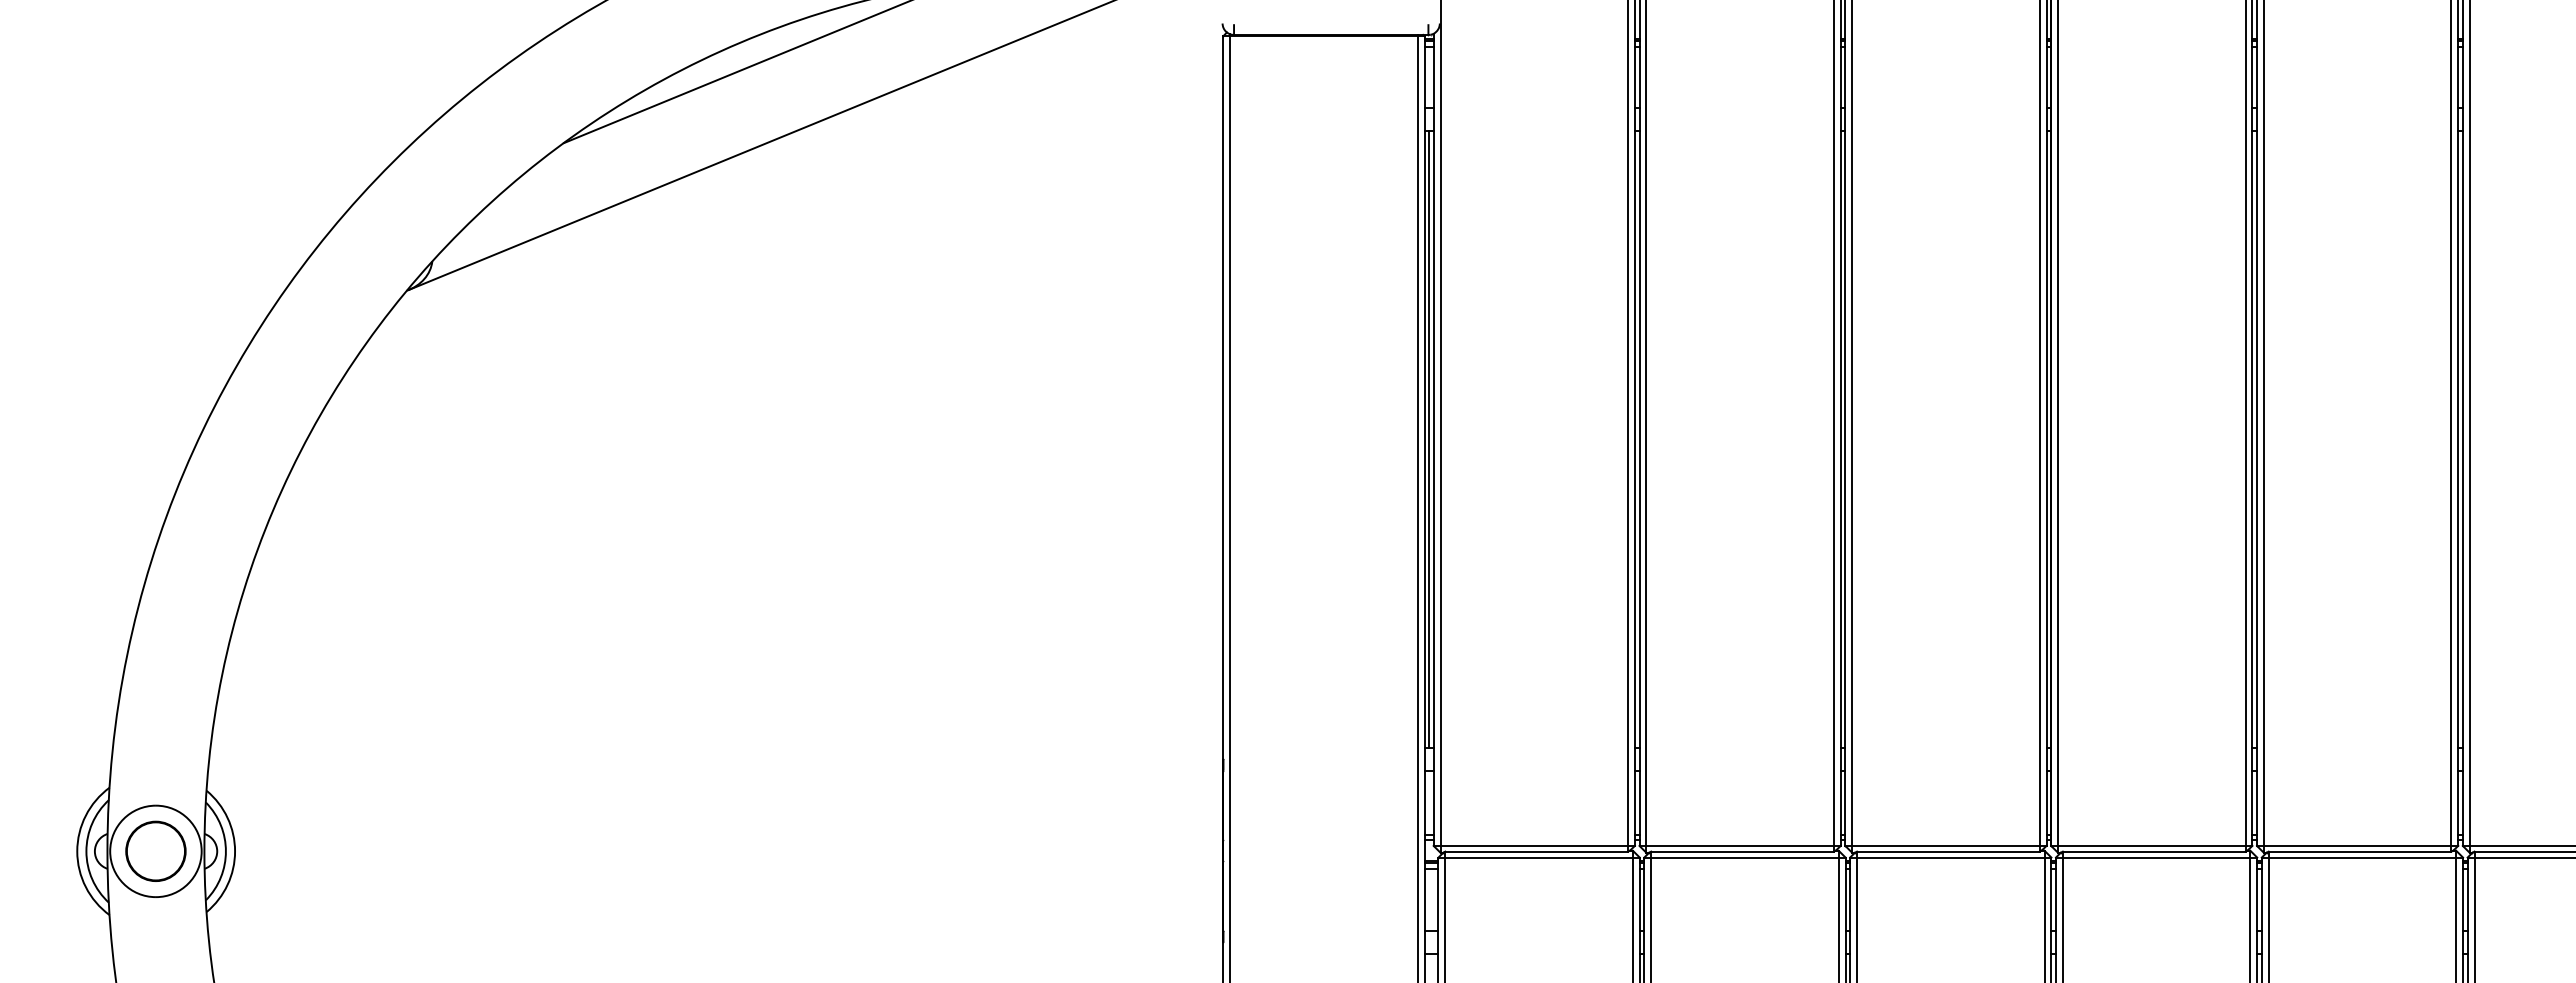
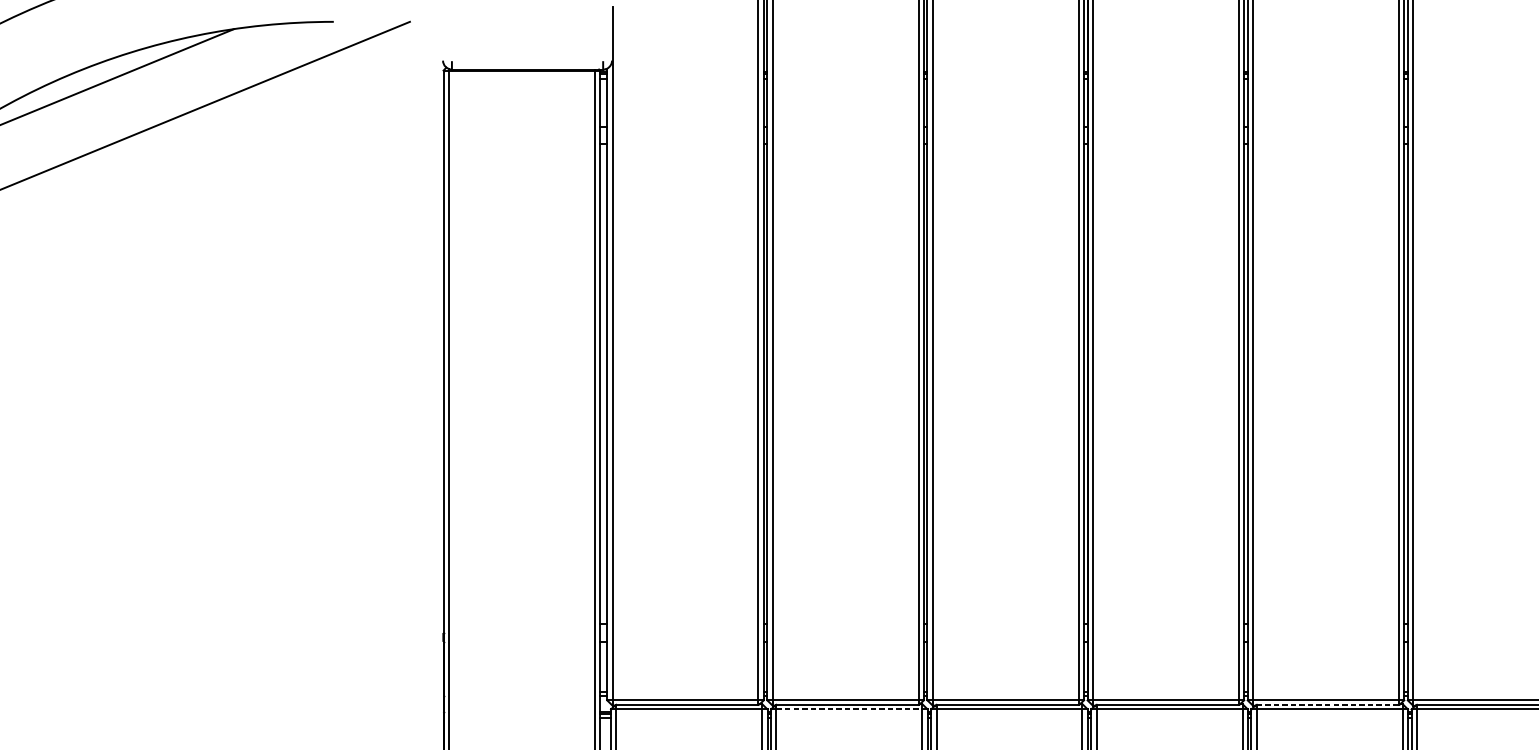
line: (1428, 439) -> (603, 384), removed
line: (2359, 851) -> (1327, 704), solid -> dashed
line: (1744, 857) -> (849, 709), solid -> dashed

